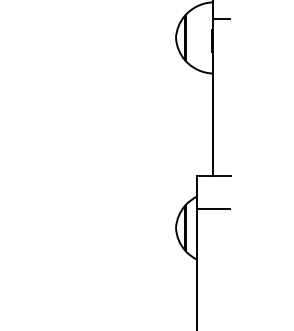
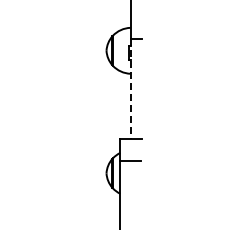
line: (213, 98) -> (130, 89), solid -> dashed

